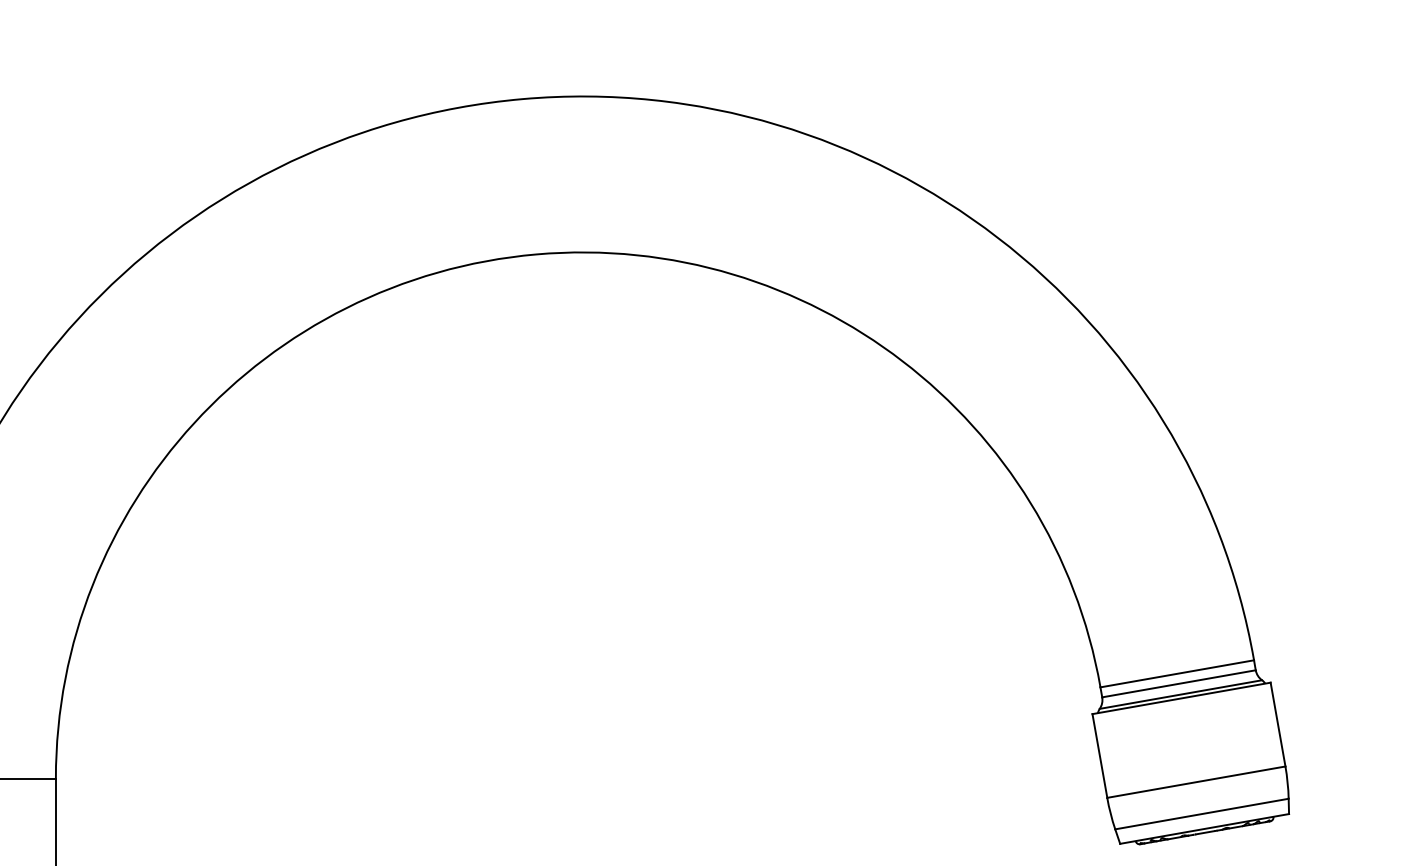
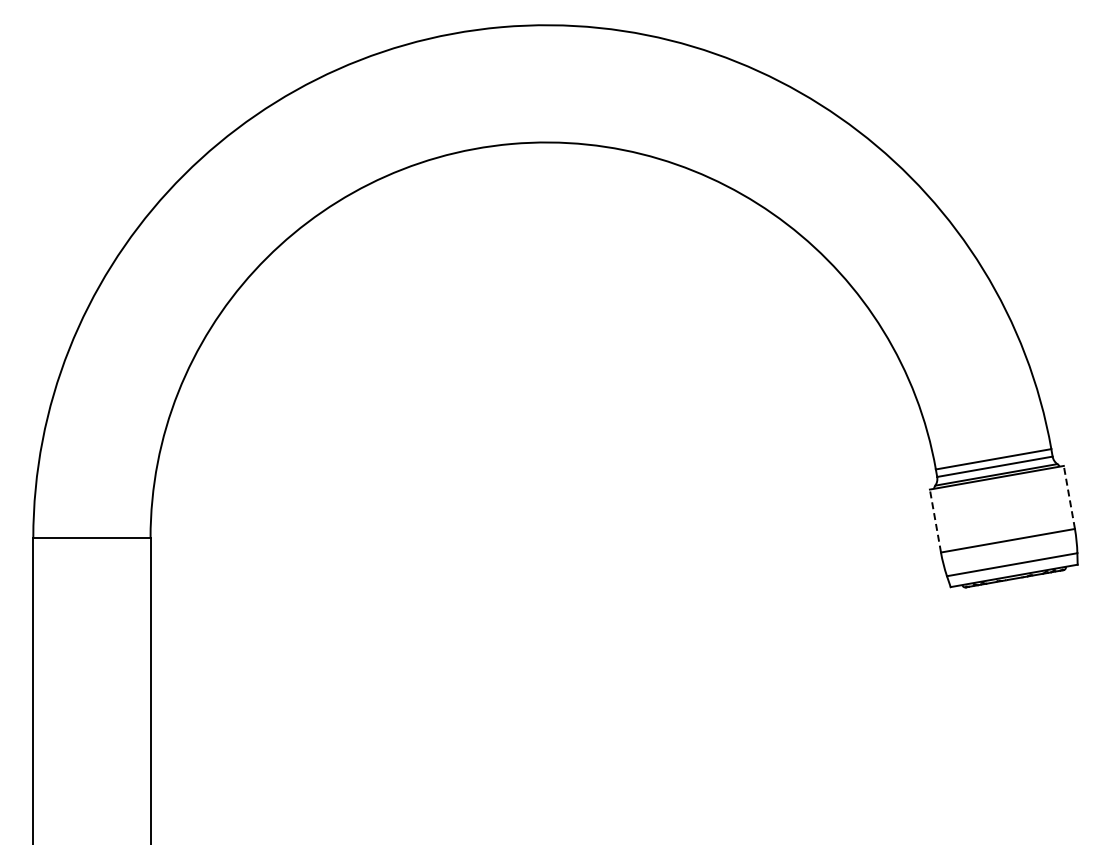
line: (1278, 724) -> (1069, 497), solid -> dashed
line: (1099, 756) -> (935, 521), solid -> dashed

